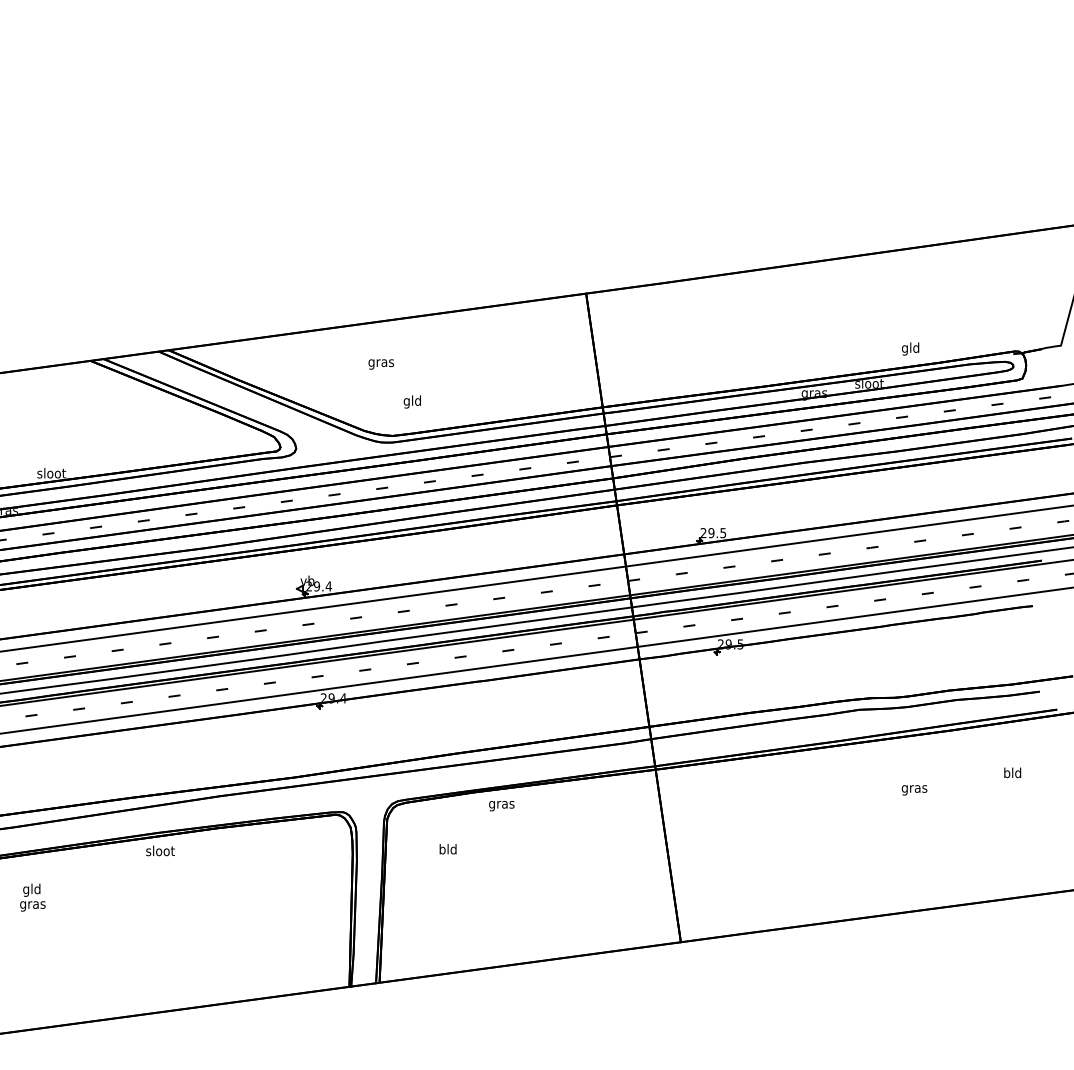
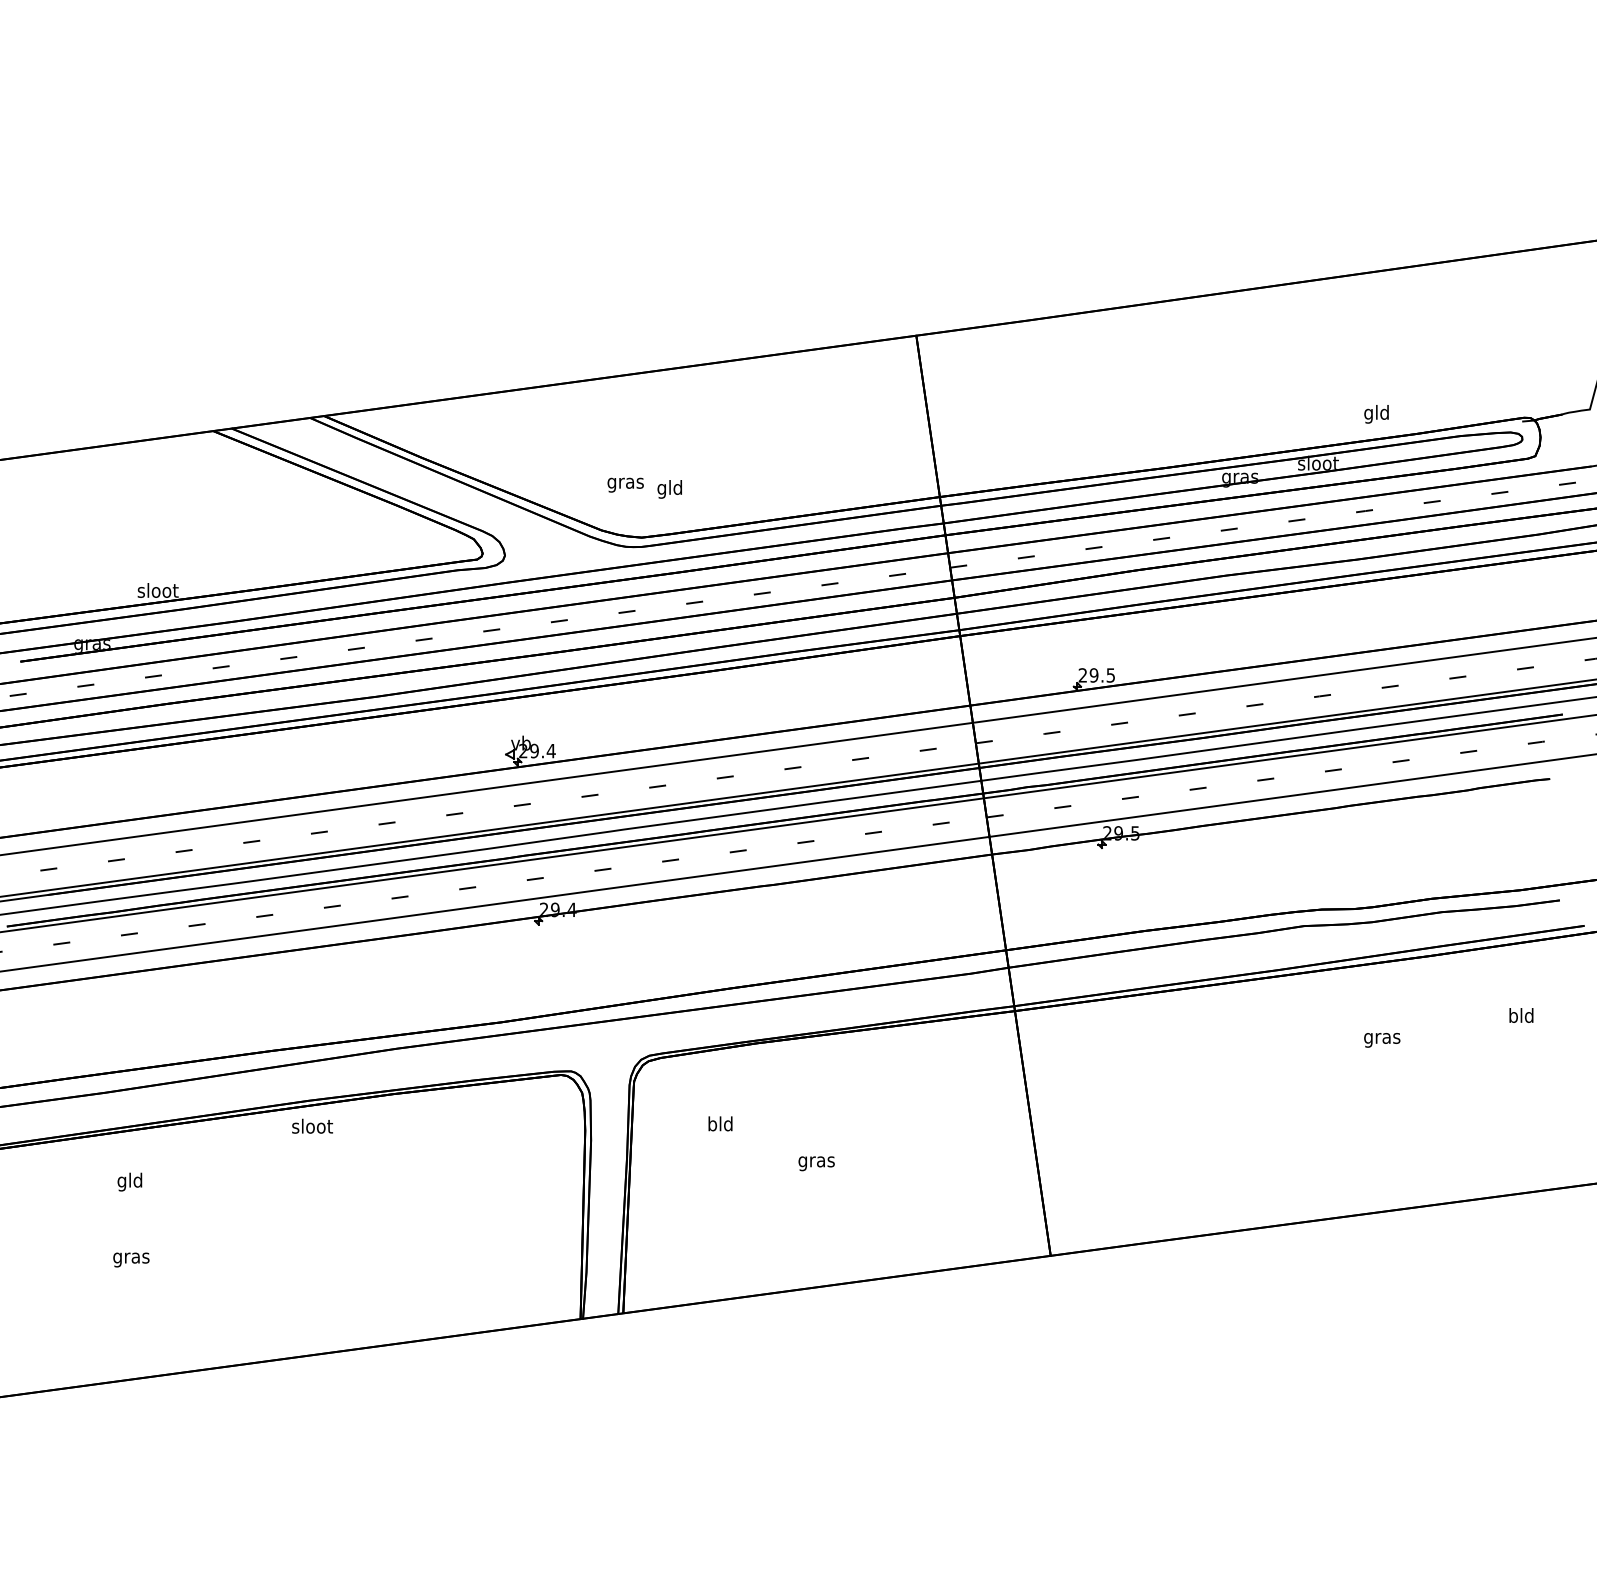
text: (381, 363) -> (625, 484), moved
text: (501, 805) -> (816, 1163), moved
text: (32, 906) -> (131, 1259), moved

